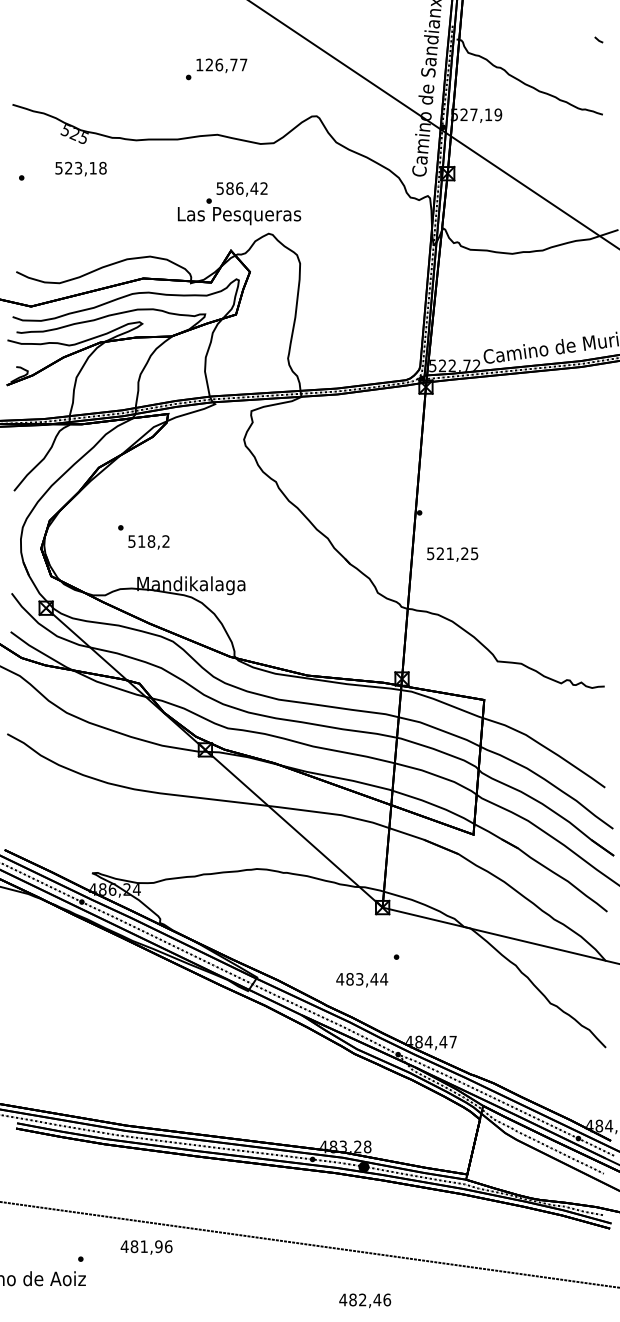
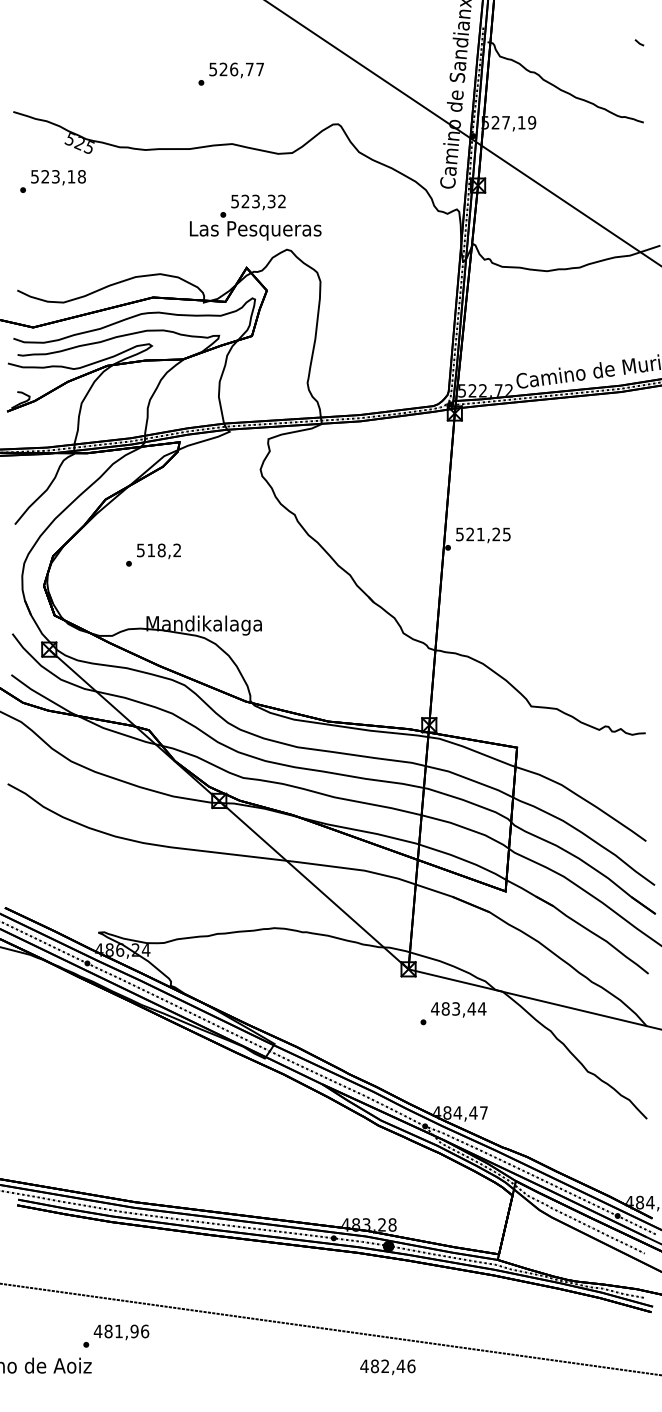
text: (199, 64) -> (212, 69), 126,77 -> 526,77
text: (81, 168) -> (58, 177), moved
text: (242, 188) -> (258, 201), 586,42 -> 523,32
text: (148, 542) -> (158, 551), moved
text: (452, 554) -> (483, 535), moved
text: (361, 979) -> (458, 1009), moved
text: (146, 1247) -> (121, 1332), moved
text: (364, 1301) -> (387, 1367), moved

